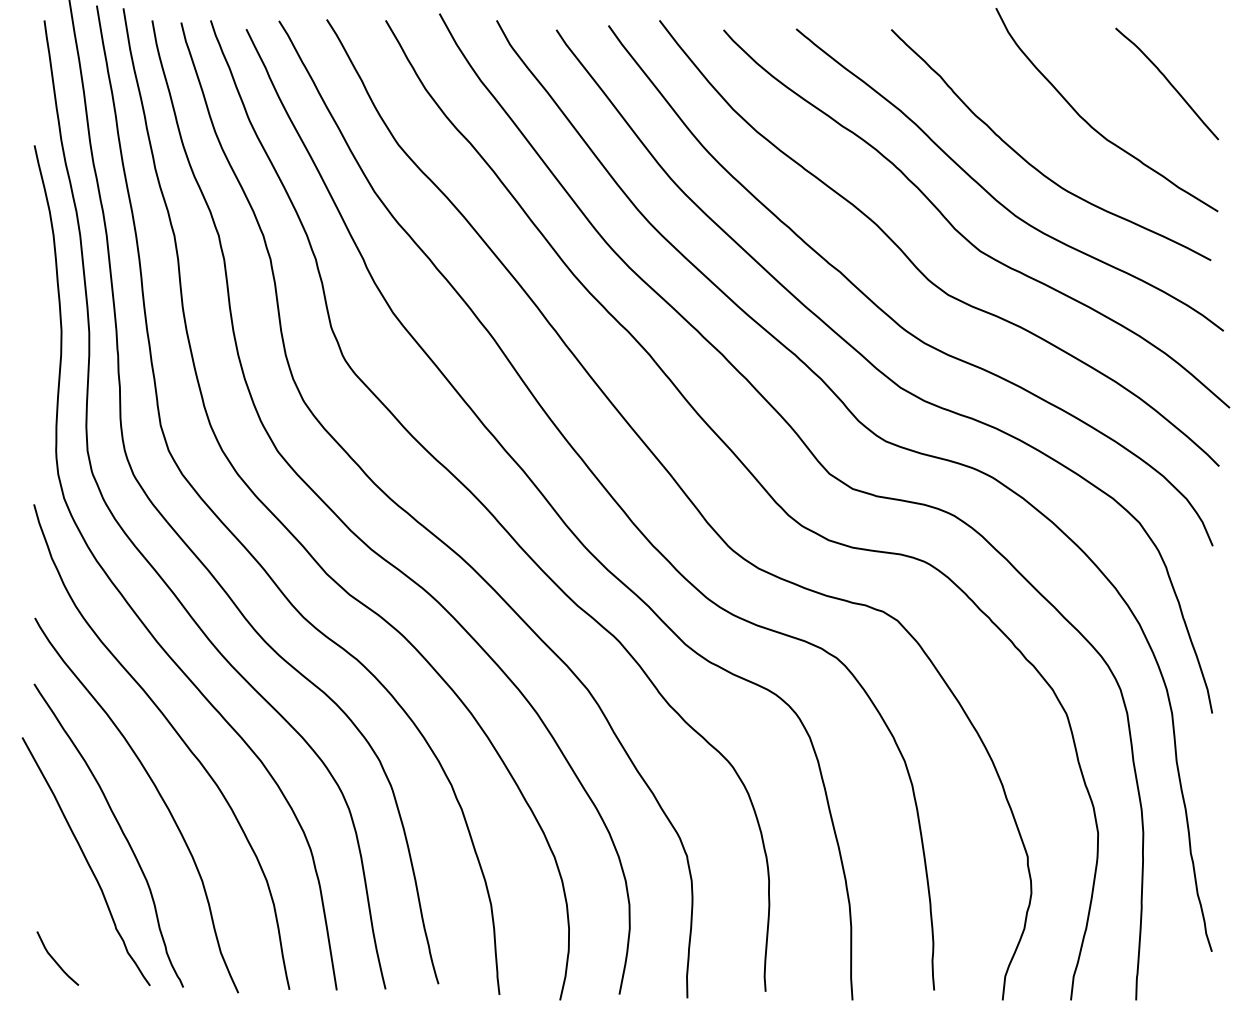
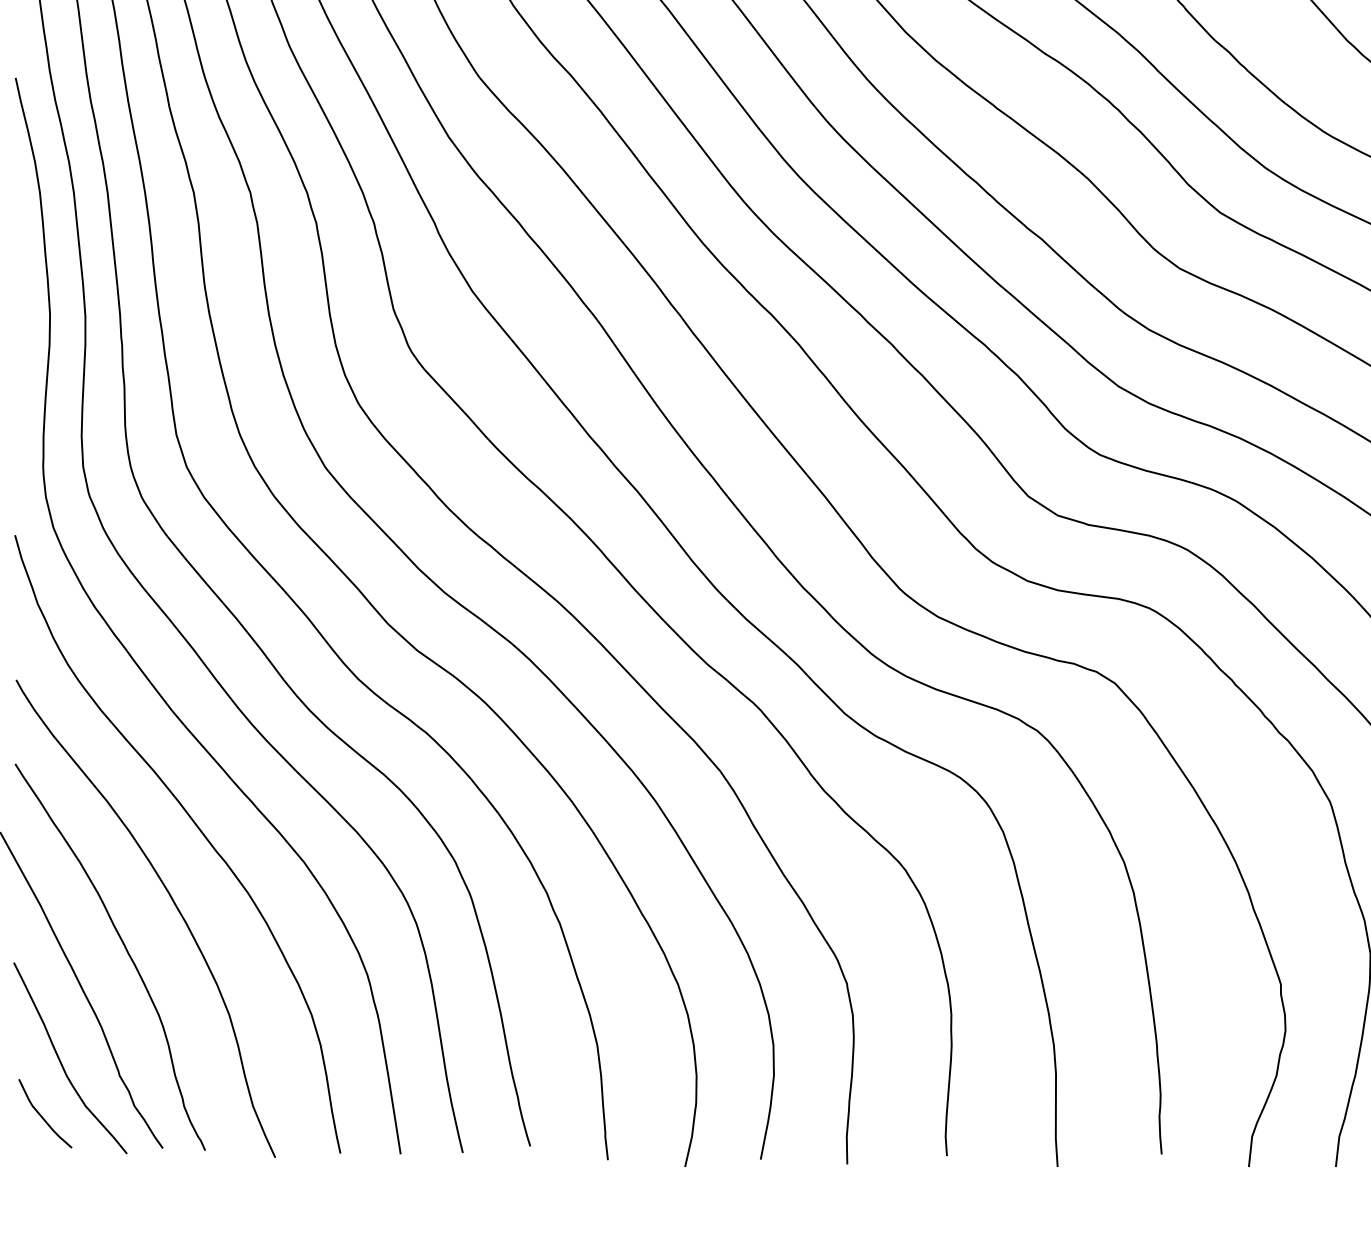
curve: (70, 916) -> (61, 1060), added

